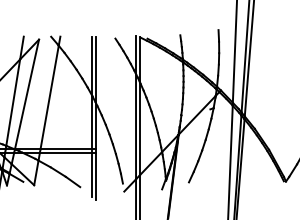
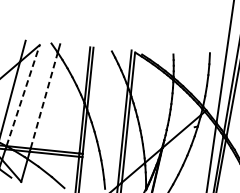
line: (27, 93) -> (23, 94), solid -> dashed
line: (49, 97) -> (44, 100), solid -> dashed

